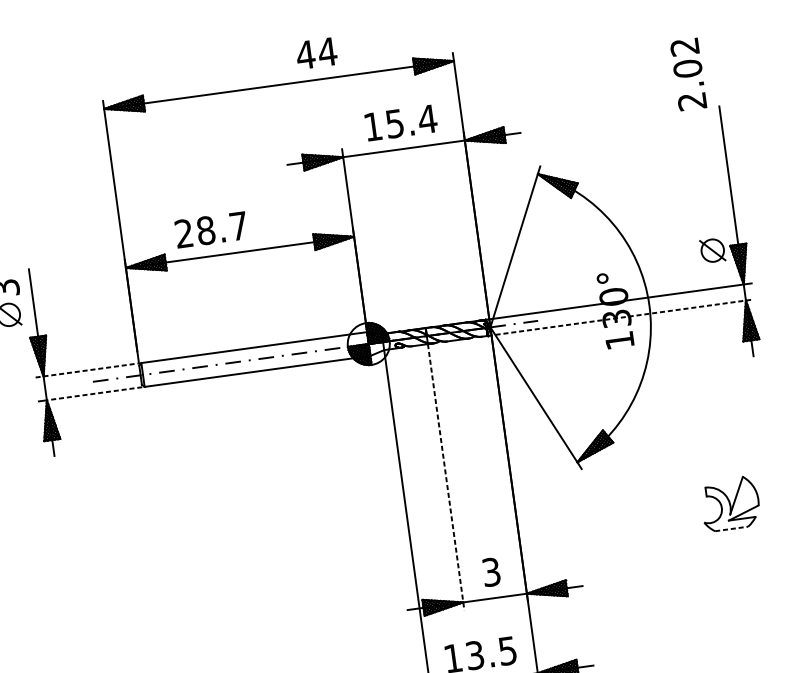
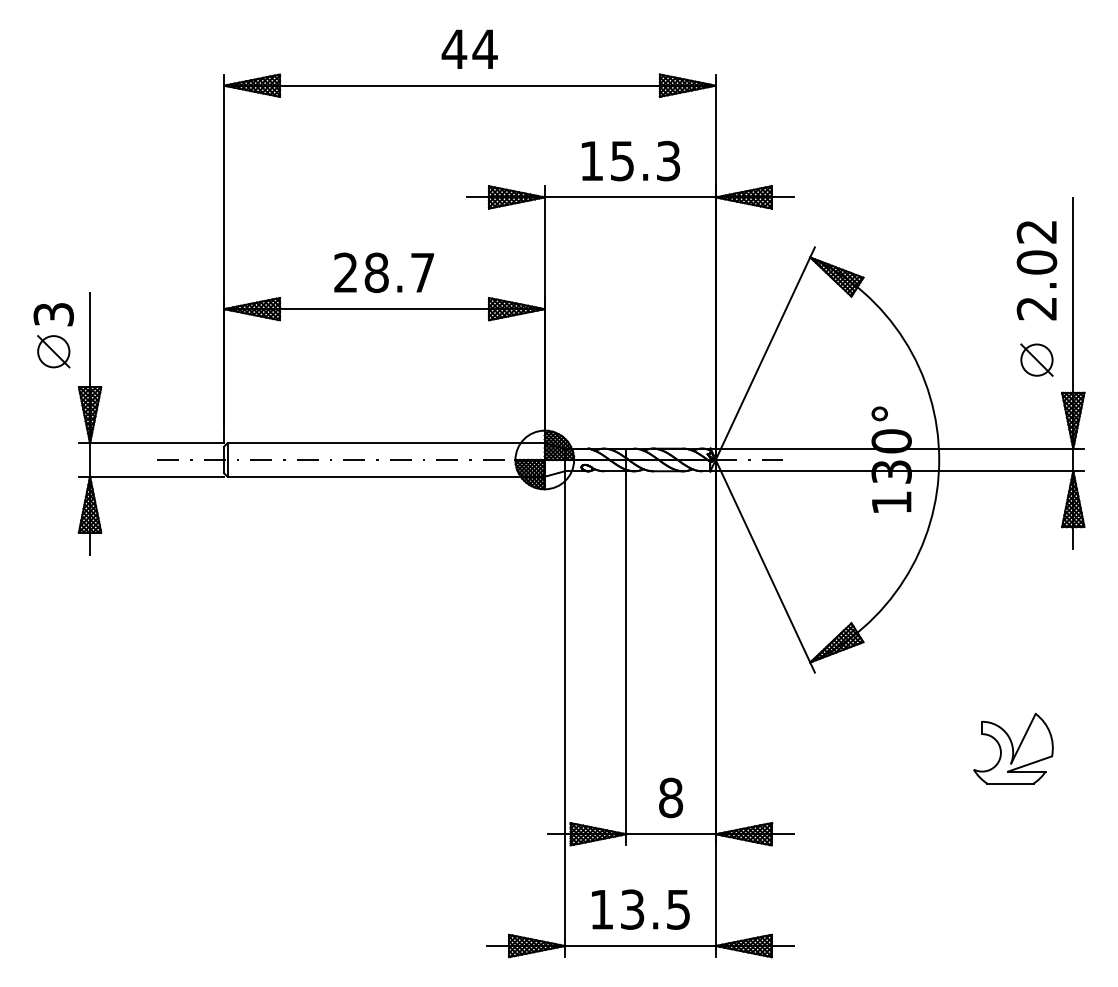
text: (316, 52) -> (469, 48), moved
text: (688, 74) -> (1036, 270), moved
text: (427, 118) -> (668, 160), 15.4 -> 15.3
text: (210, 229) -> (383, 272), moved
part: (712, 250) -> (1036, 359), moved
line: (620, 317) -> (897, 471), dashed -> solid
line: (87, 370) -> (151, 443), dashed -> solid
line: (94, 393) -> (156, 476), dashed -> solid
line: (446, 477) -> (626, 658), dashed -> solid
line: (731, 528) -> (1010, 783), dashed -> solid
text: (491, 571) -> (671, 797), 3 -> 8

